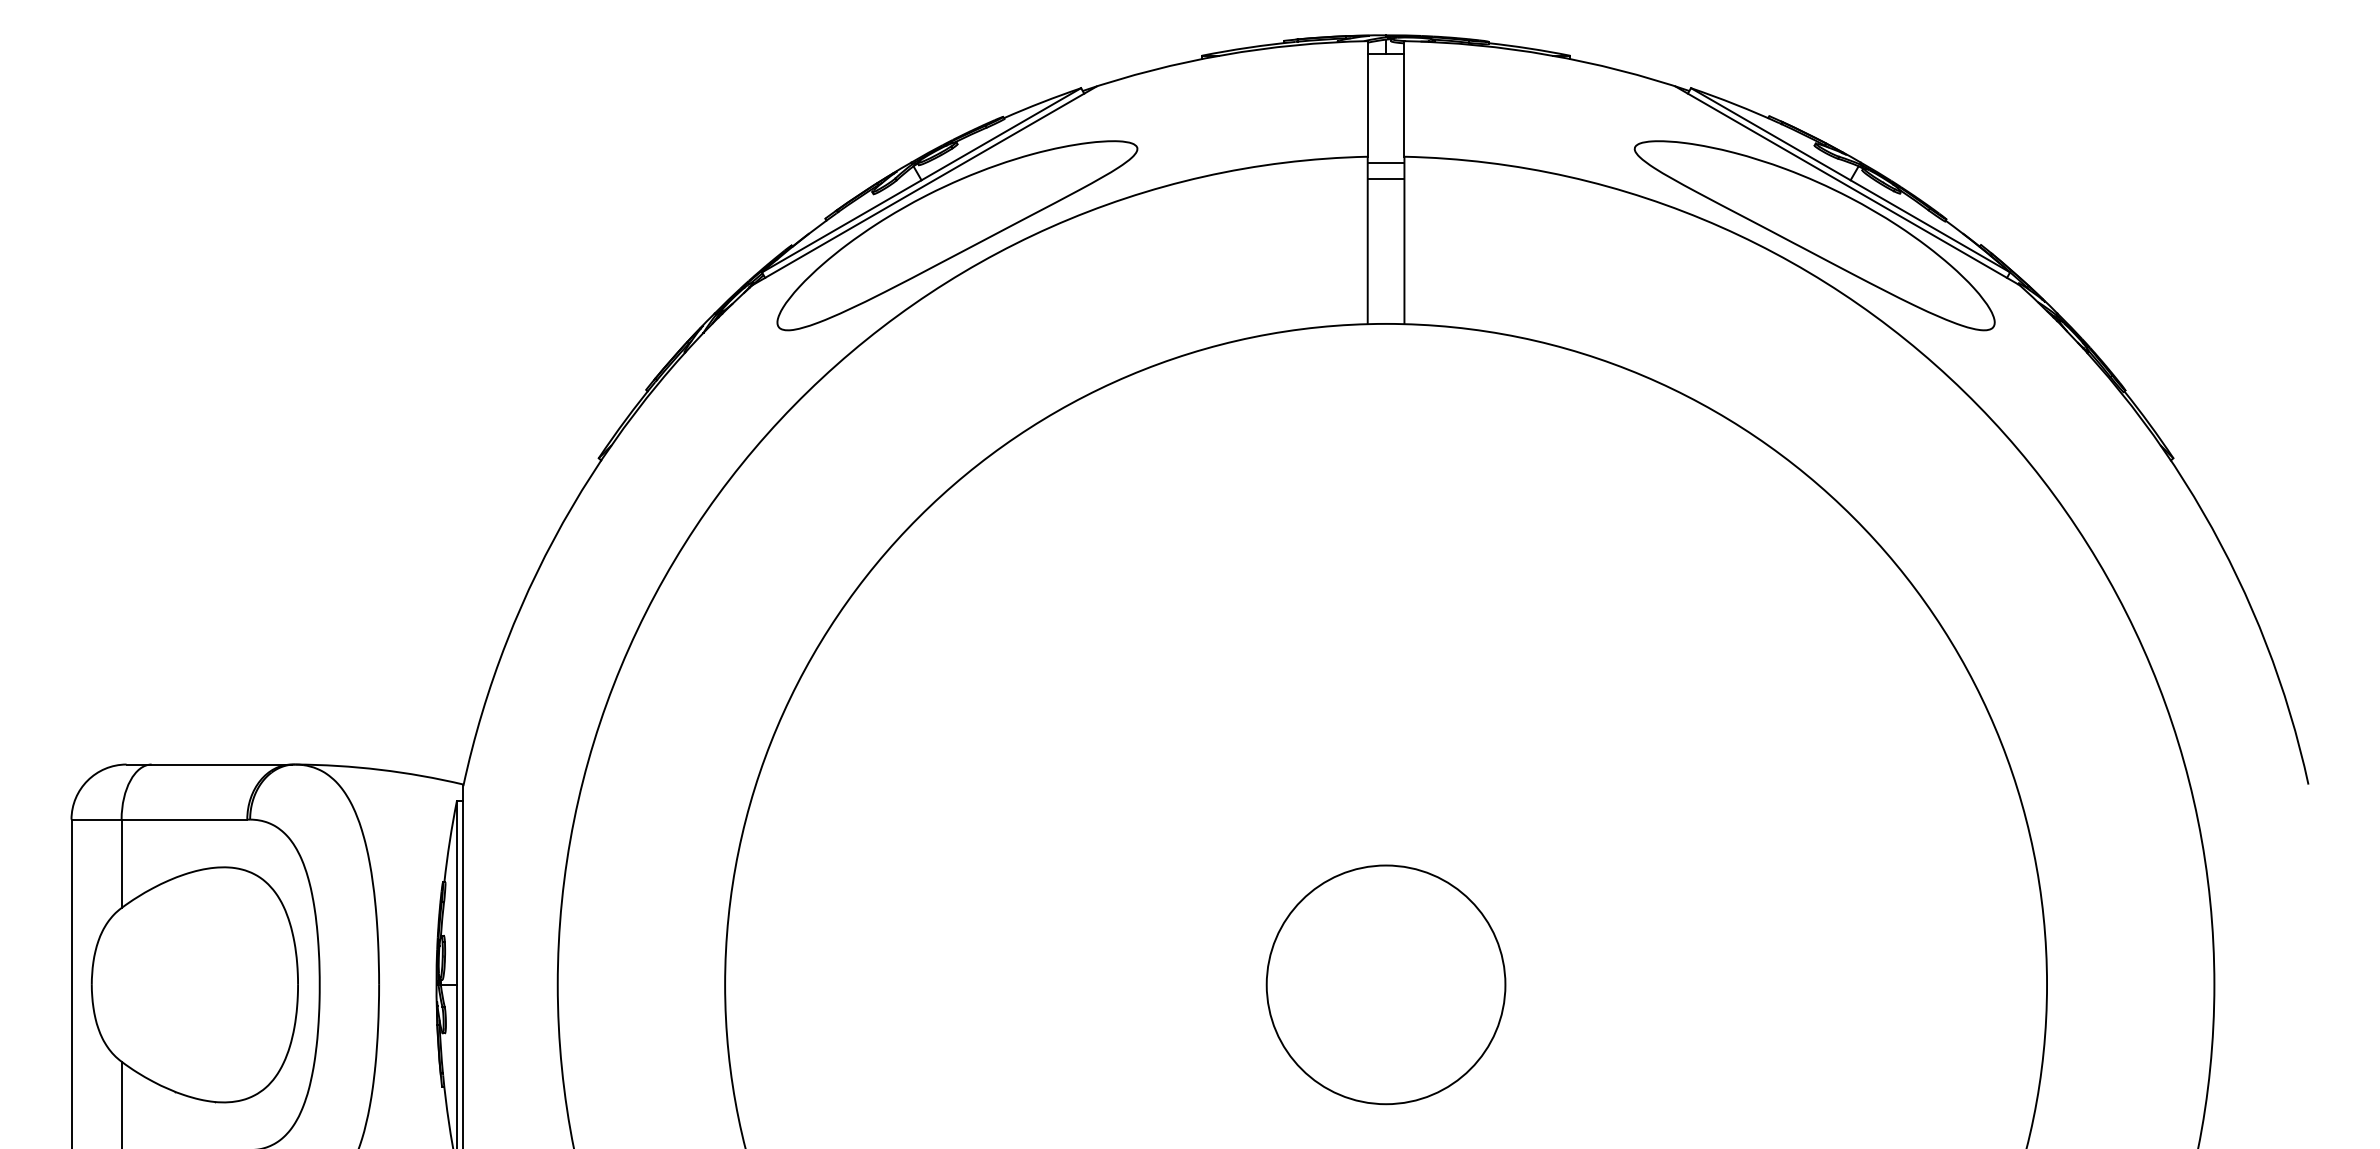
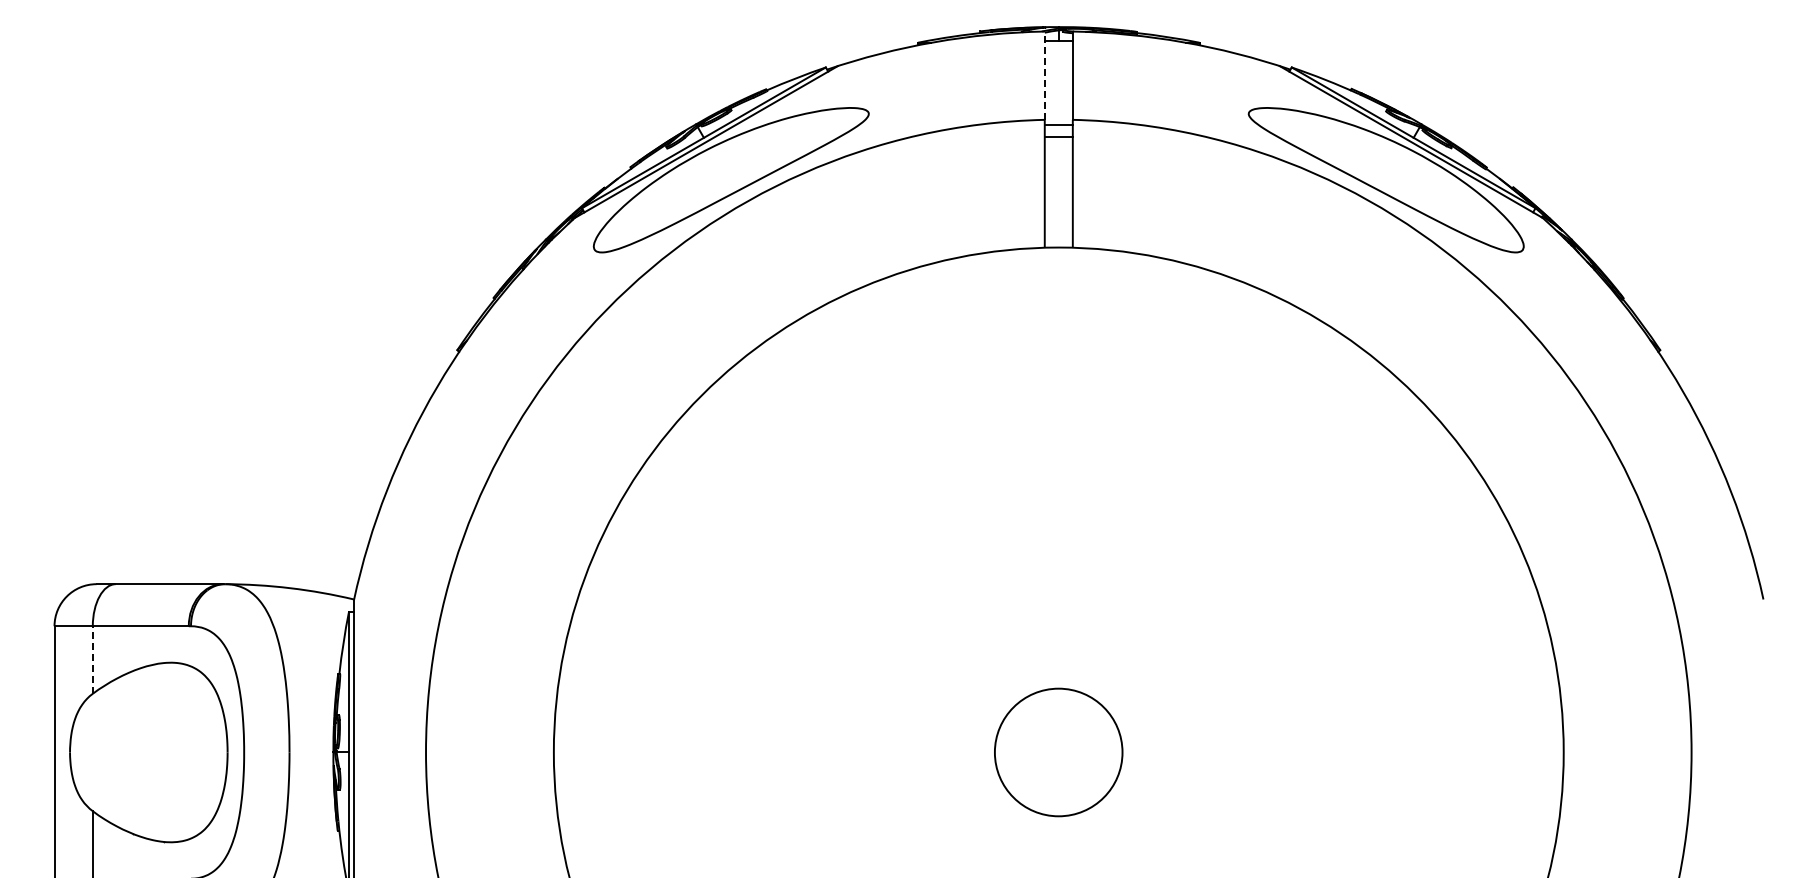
line: (1367, 98) -> (1044, 75), solid -> dashed
line: (121, 864) -> (92, 660), solid -> dashed
circle: (1385, 984) -> (1058, 752), size x0.7

